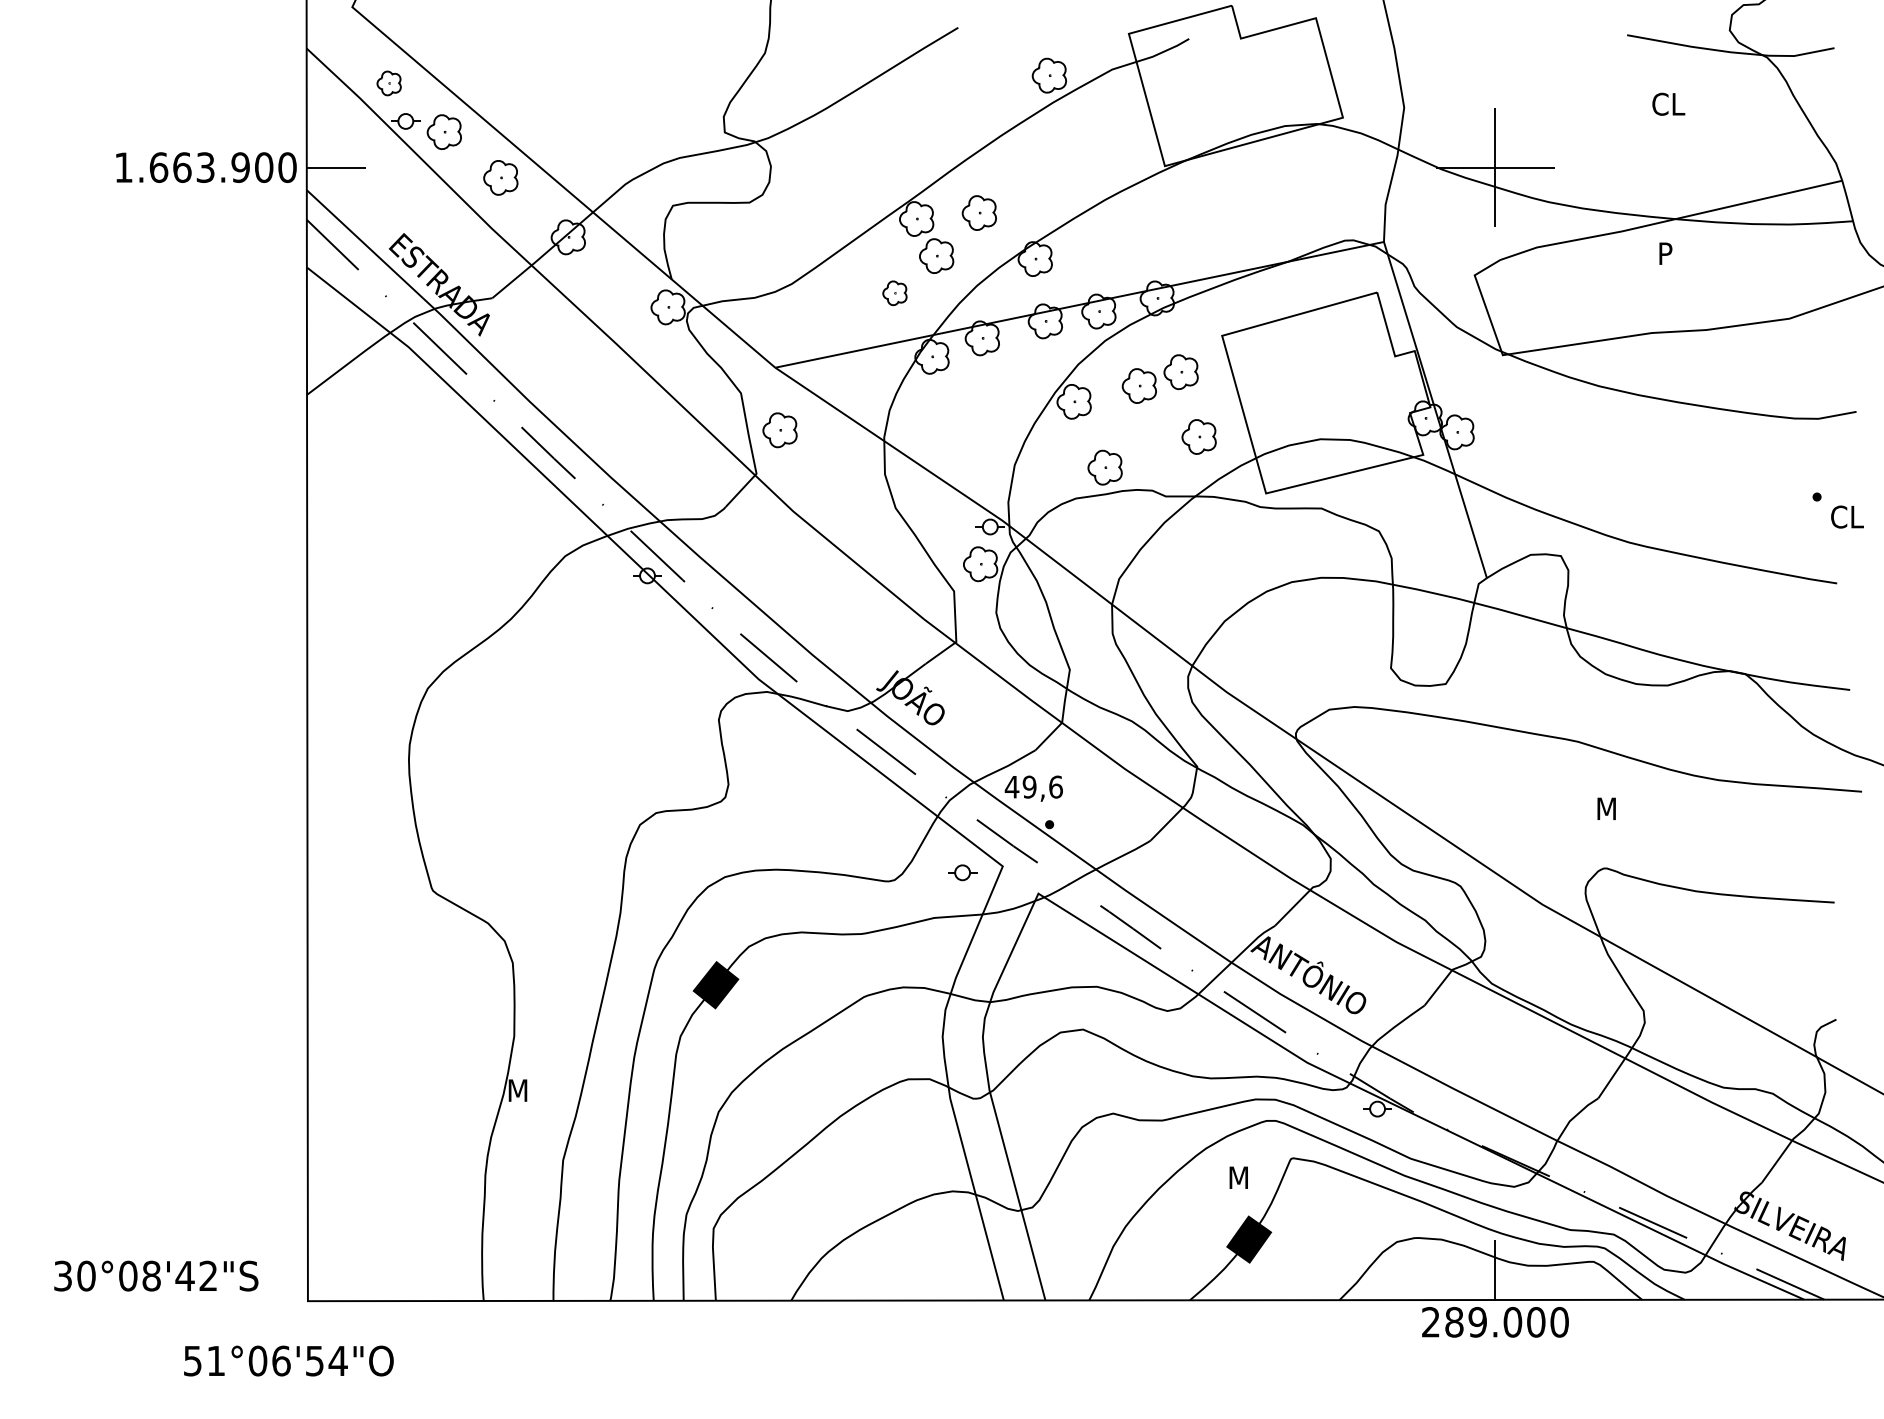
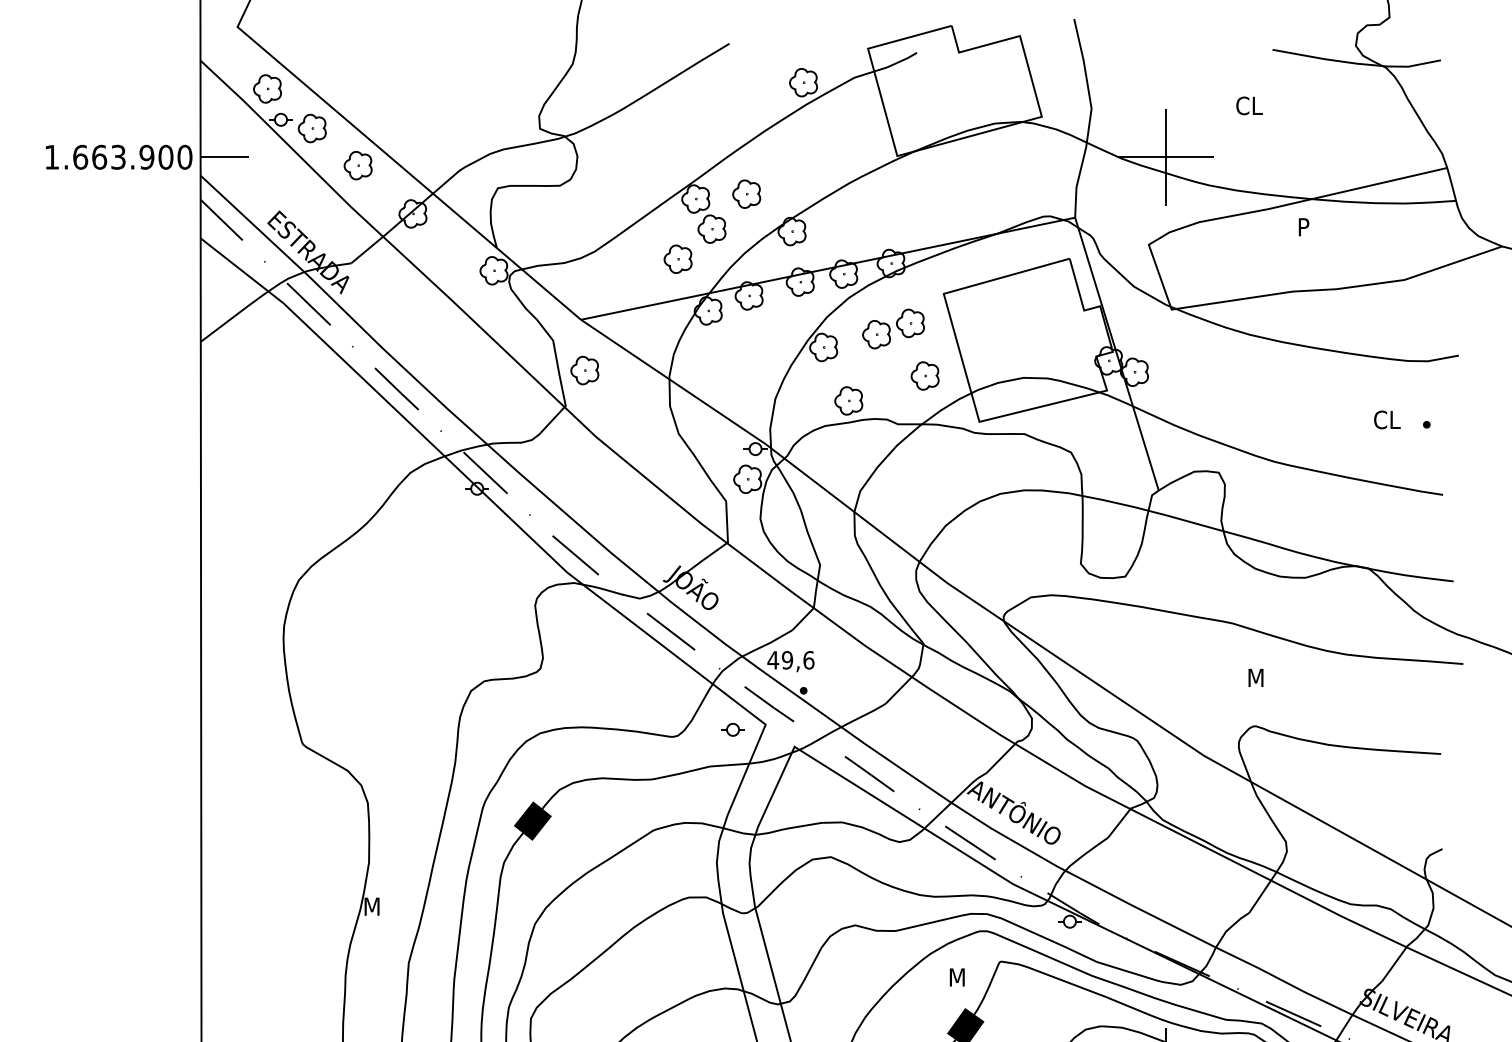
part: (388, 83) -> (266, 89), size x1.43
text: (1668, 103) -> (1249, 105), moved
part: (894, 293) -> (677, 259), size x1.43
text: (1847, 516) -> (1387, 419), moved

